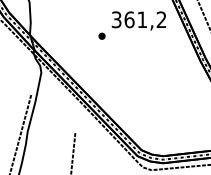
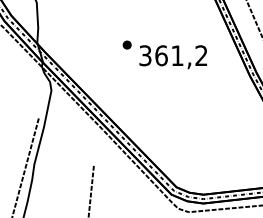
text: (138, 20) -> (172, 56), moved

